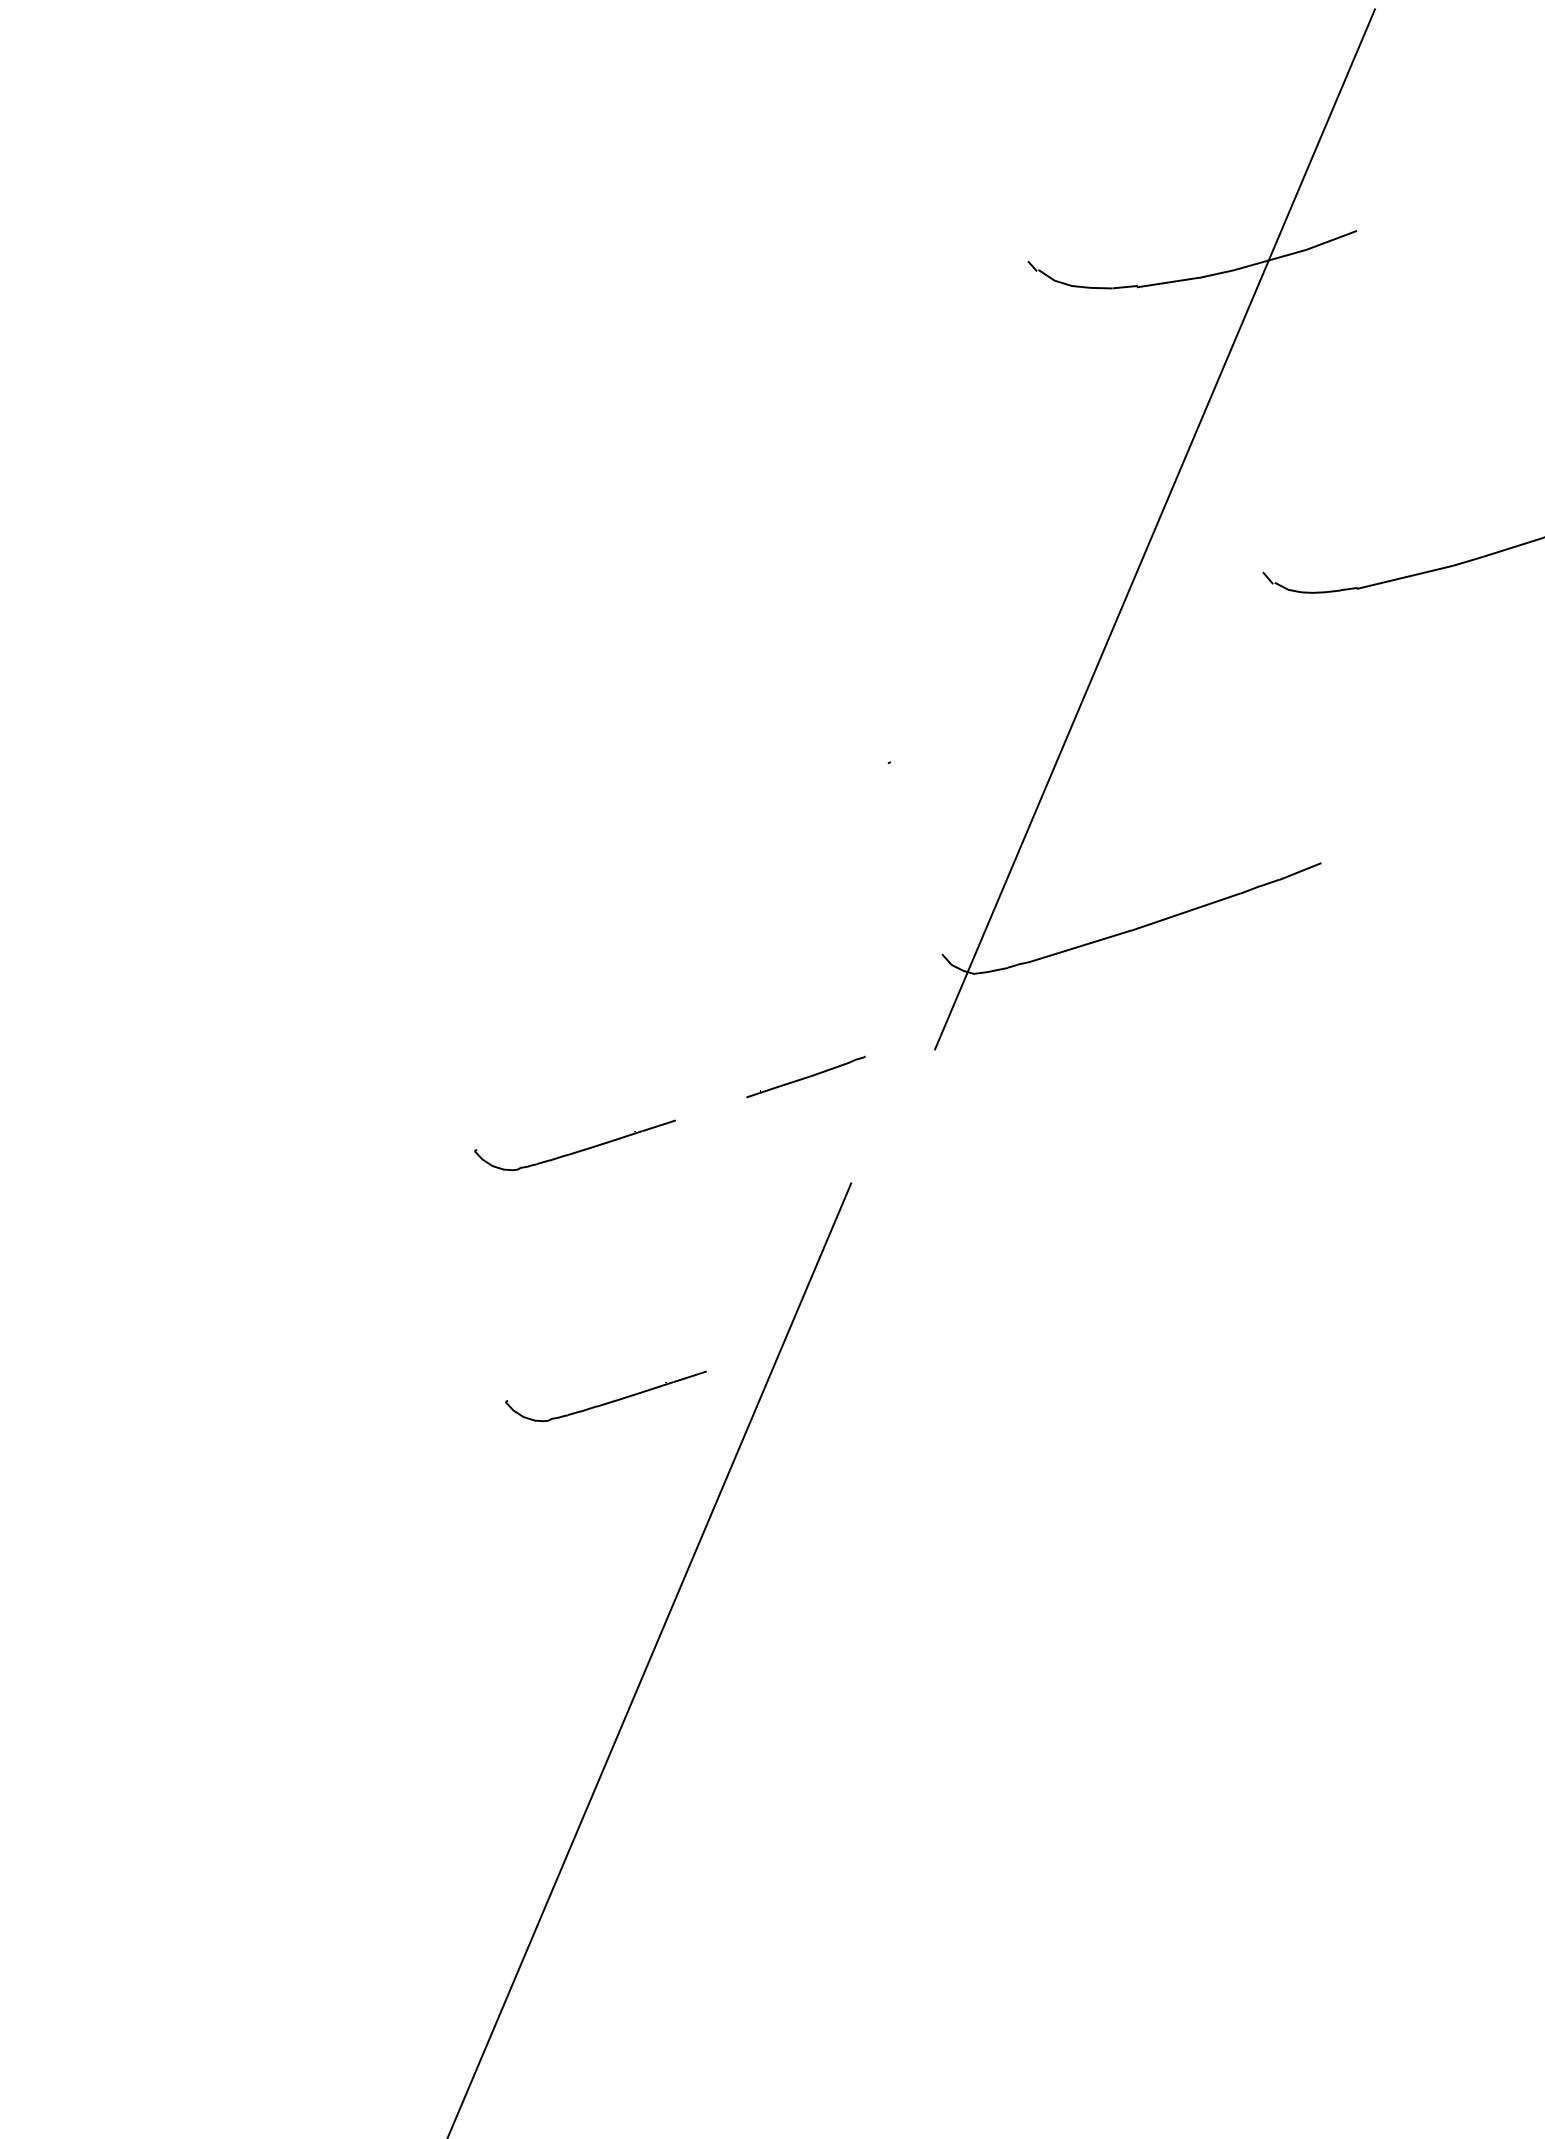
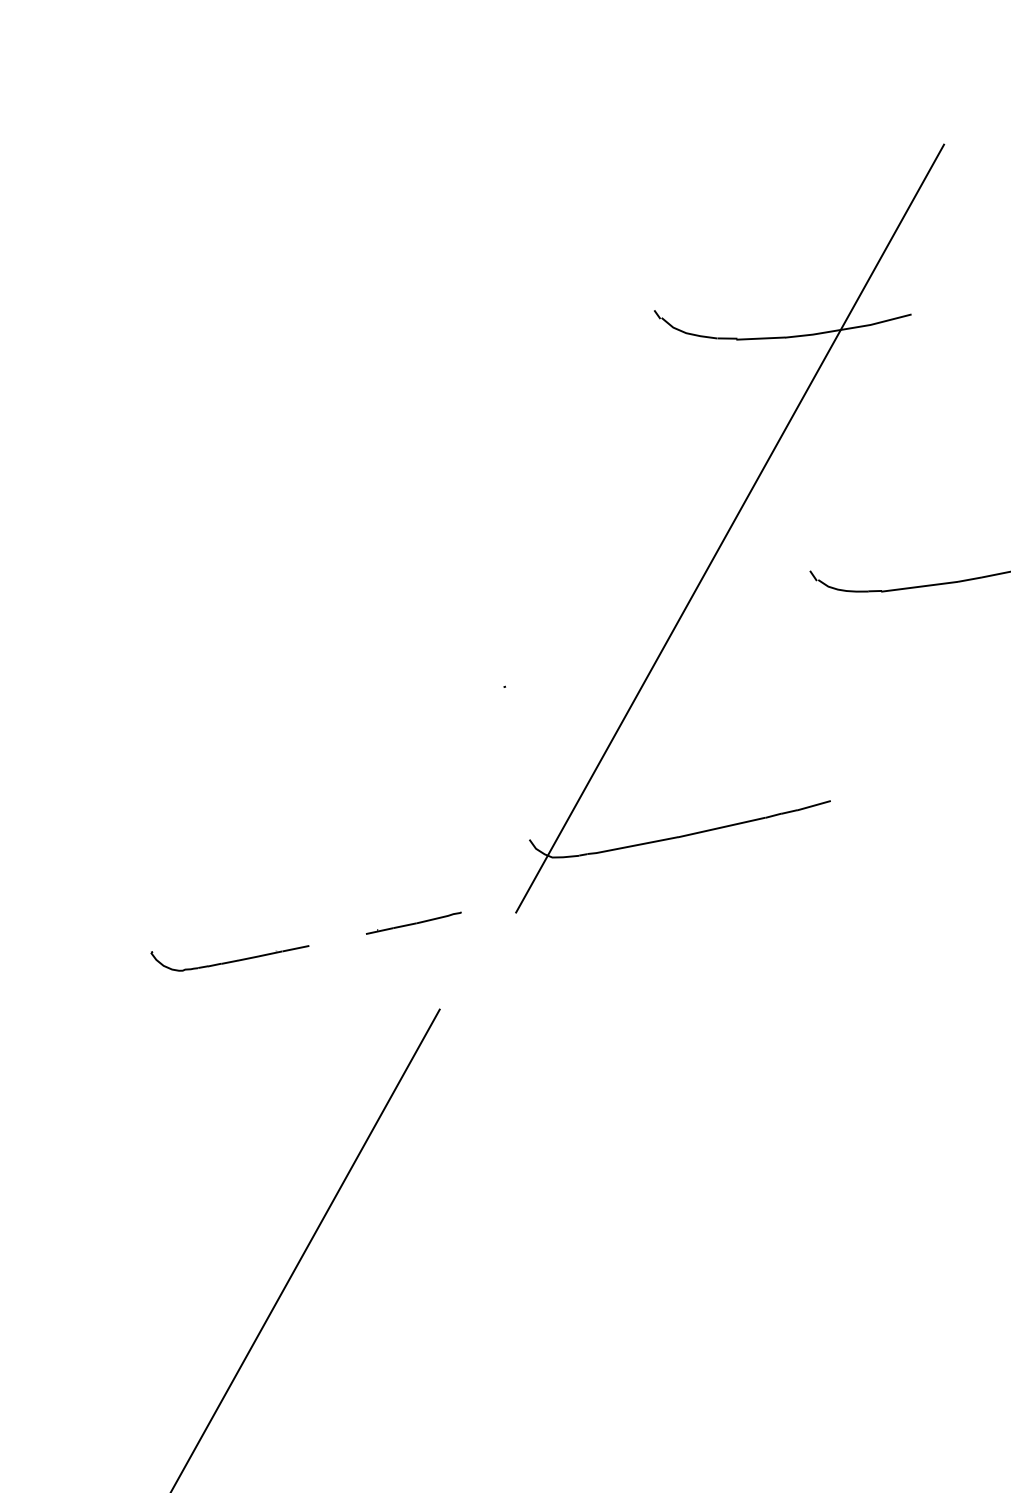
part: (606, 1402) -> (231, 1158), removed

